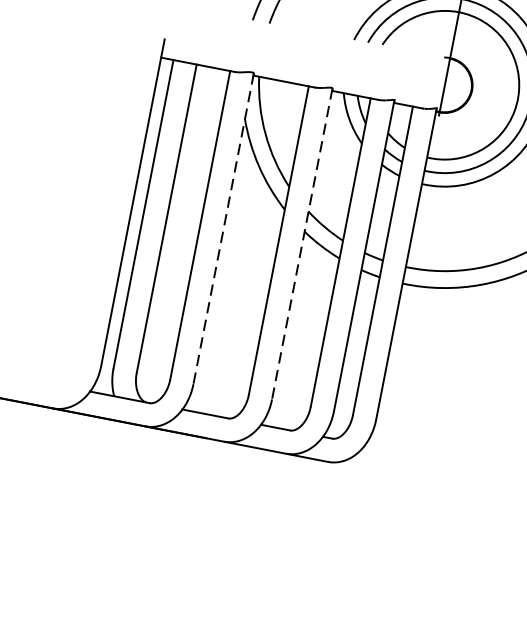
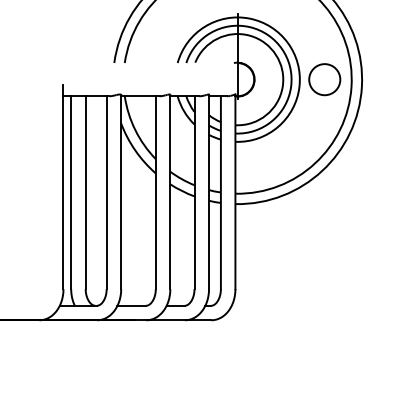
line: (224, 229) -> (121, 192), dashed -> solid
line: (302, 244) -> (170, 192), dashed -> solid

